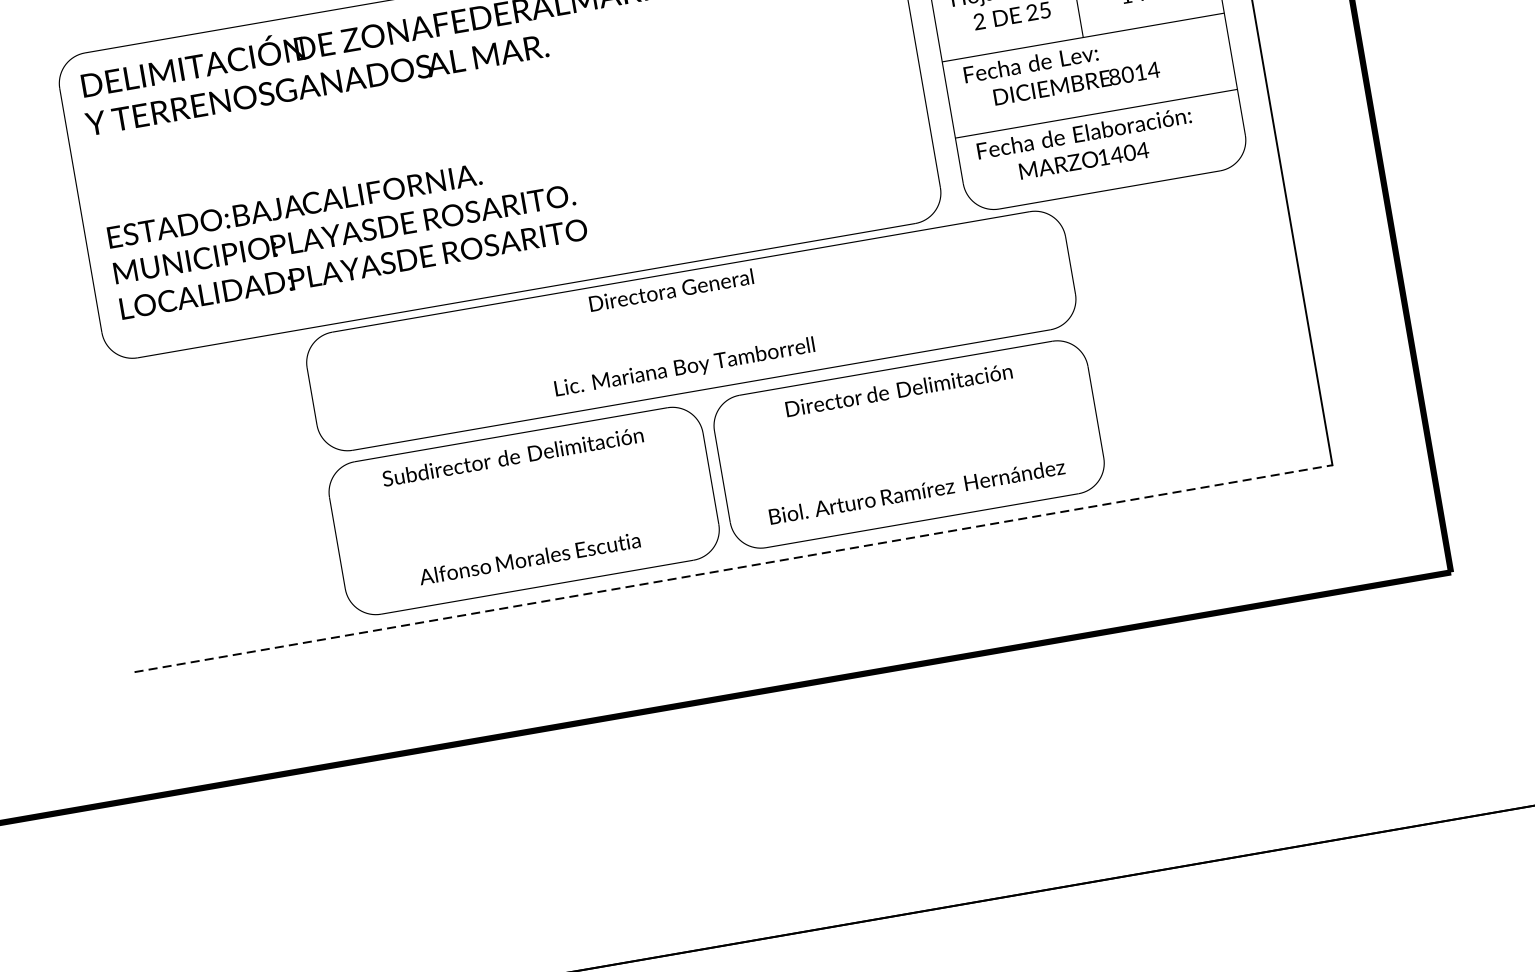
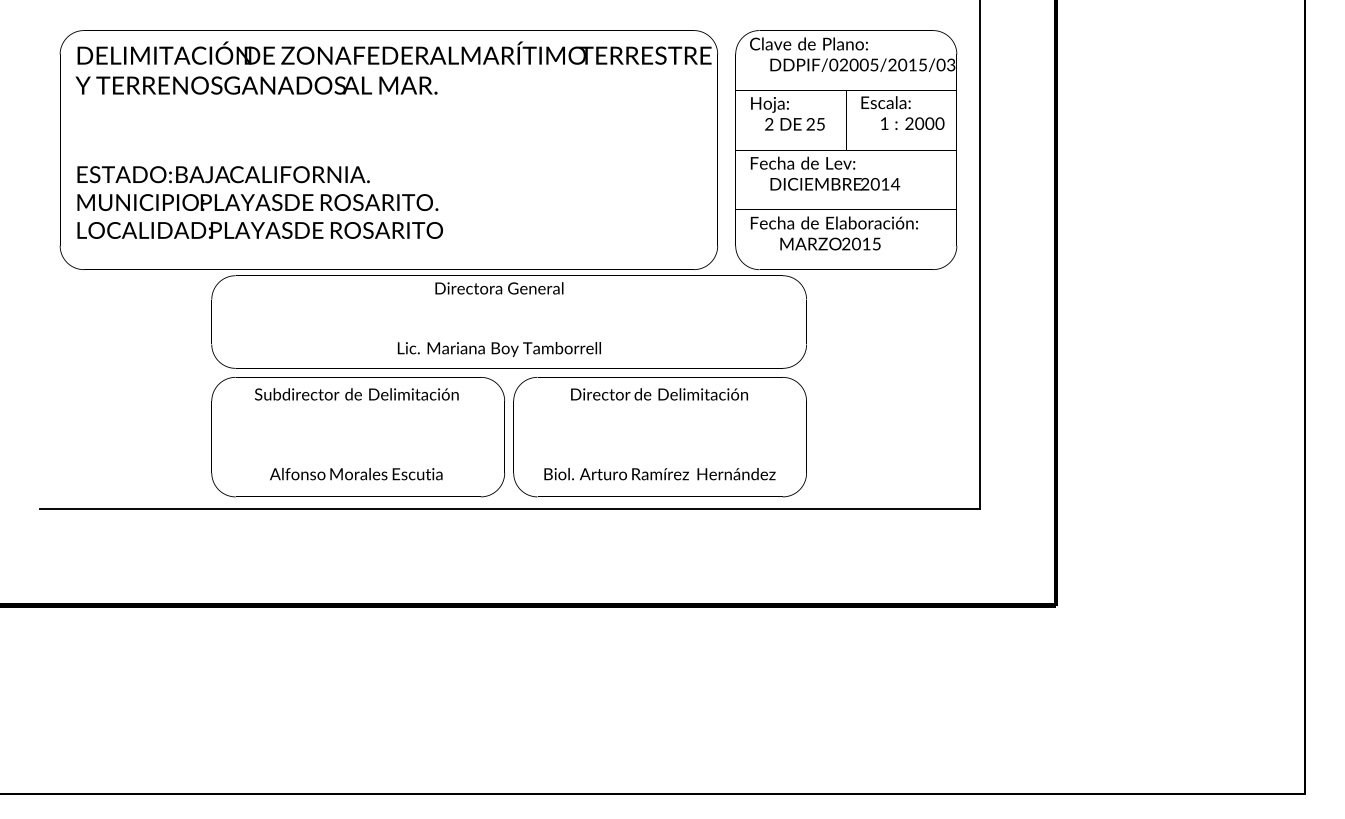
text: (1115, 77) -> (865, 184), 8014 -> 2014
text: (1123, 153) -> (861, 243), 1404 -> 2015
line: (734, 568) -> (510, 508), dashed -> solid

